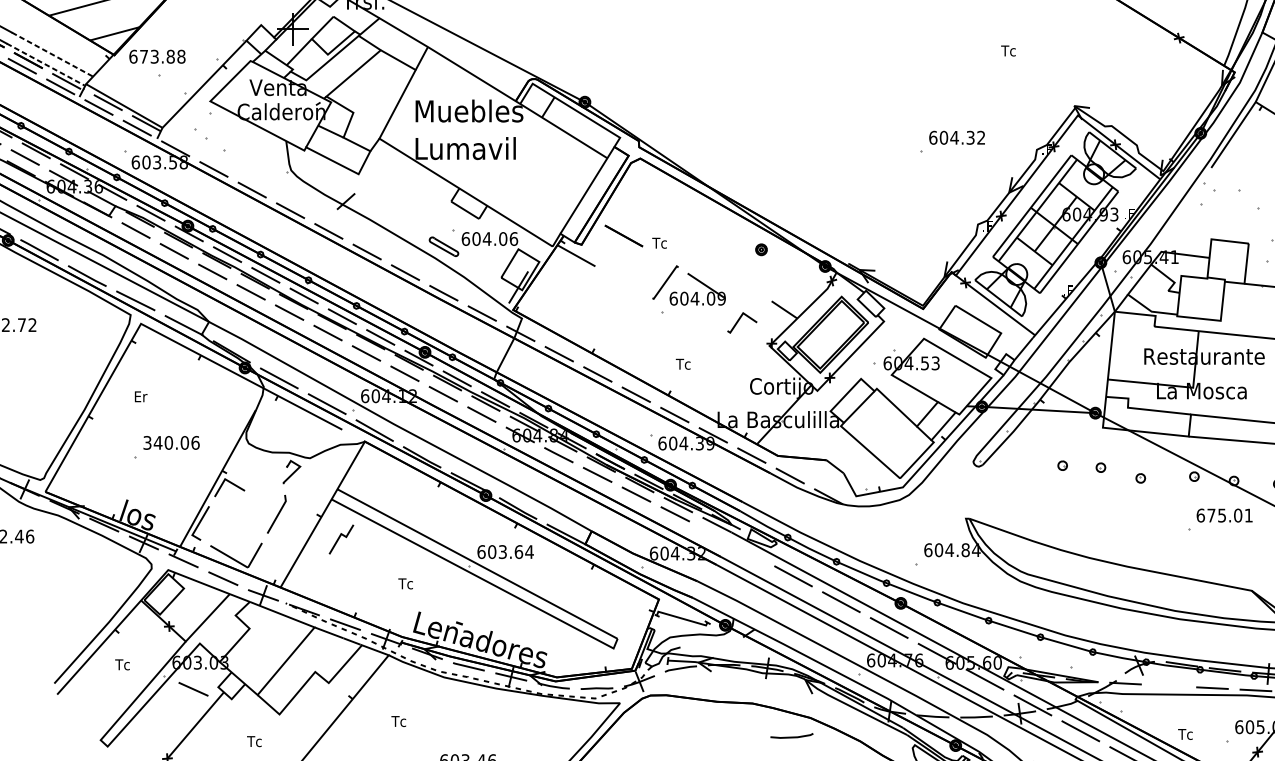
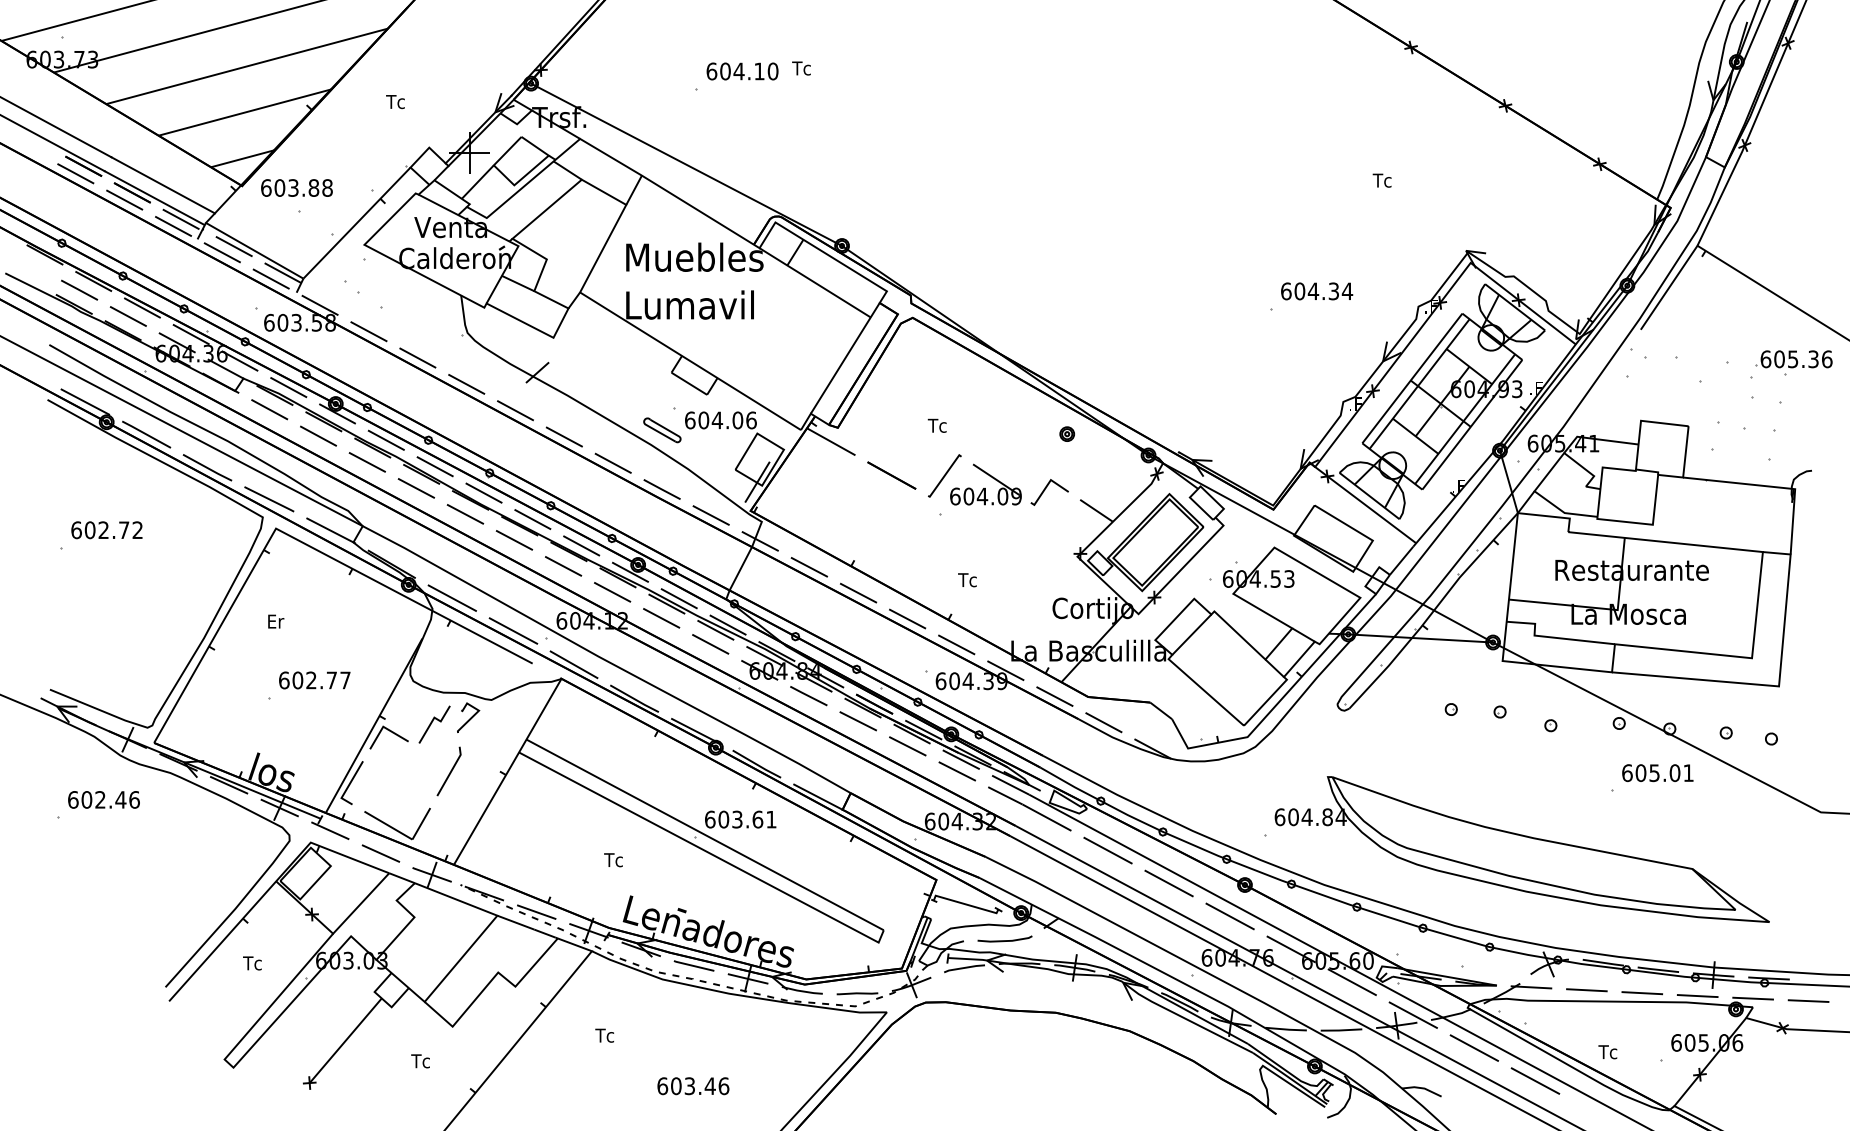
line: (52, 54) -> (163, 185), dashed -> solid
text: (143, 56) -> (279, 187), 673.88 -> 603.88
line: (45, 64) -> (154, 198), dashed -> solid
text: (981, 137) -> (1347, 290), 604.32 -> 604.34
line: (623, 235) -> (891, 475), moved
line: (738, 321) -> (1045, 490), moved
text: (171, 442) -> (314, 680), 340.06 -> 602.77
text: (1211, 515) -> (1640, 773), 675.01 -> 605.01
line: (339, 538) -> (432, 723), moved
line: (731, 543) -> (1029, 808), added
text: (529, 551) -> (771, 819), 603.64 -> 603.61
line: (1168, 686) -> (1586, 990), added
line: (193, 689) -> (342, 994), removed
line: (791, 737) -> (1004, 940), moved

